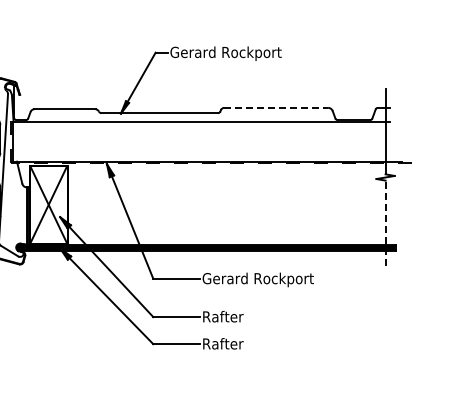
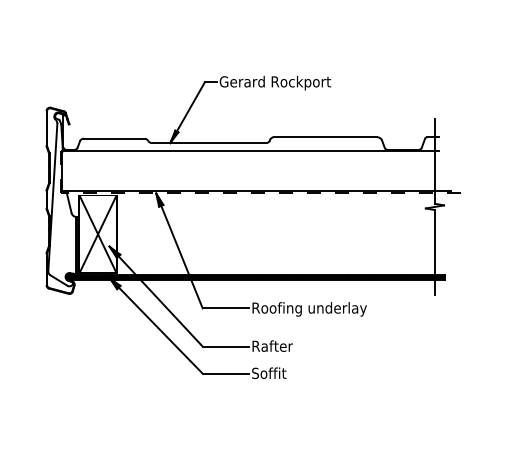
line: (276, 108) -> (325, 137), dashed -> solid
line: (385, 223) -> (434, 252), dashed -> solid
text: (260, 280) -> (309, 309), Gerard Rockport -> Roofing underlay
text: (223, 344) -> (272, 373), Rafter -> Soffit

